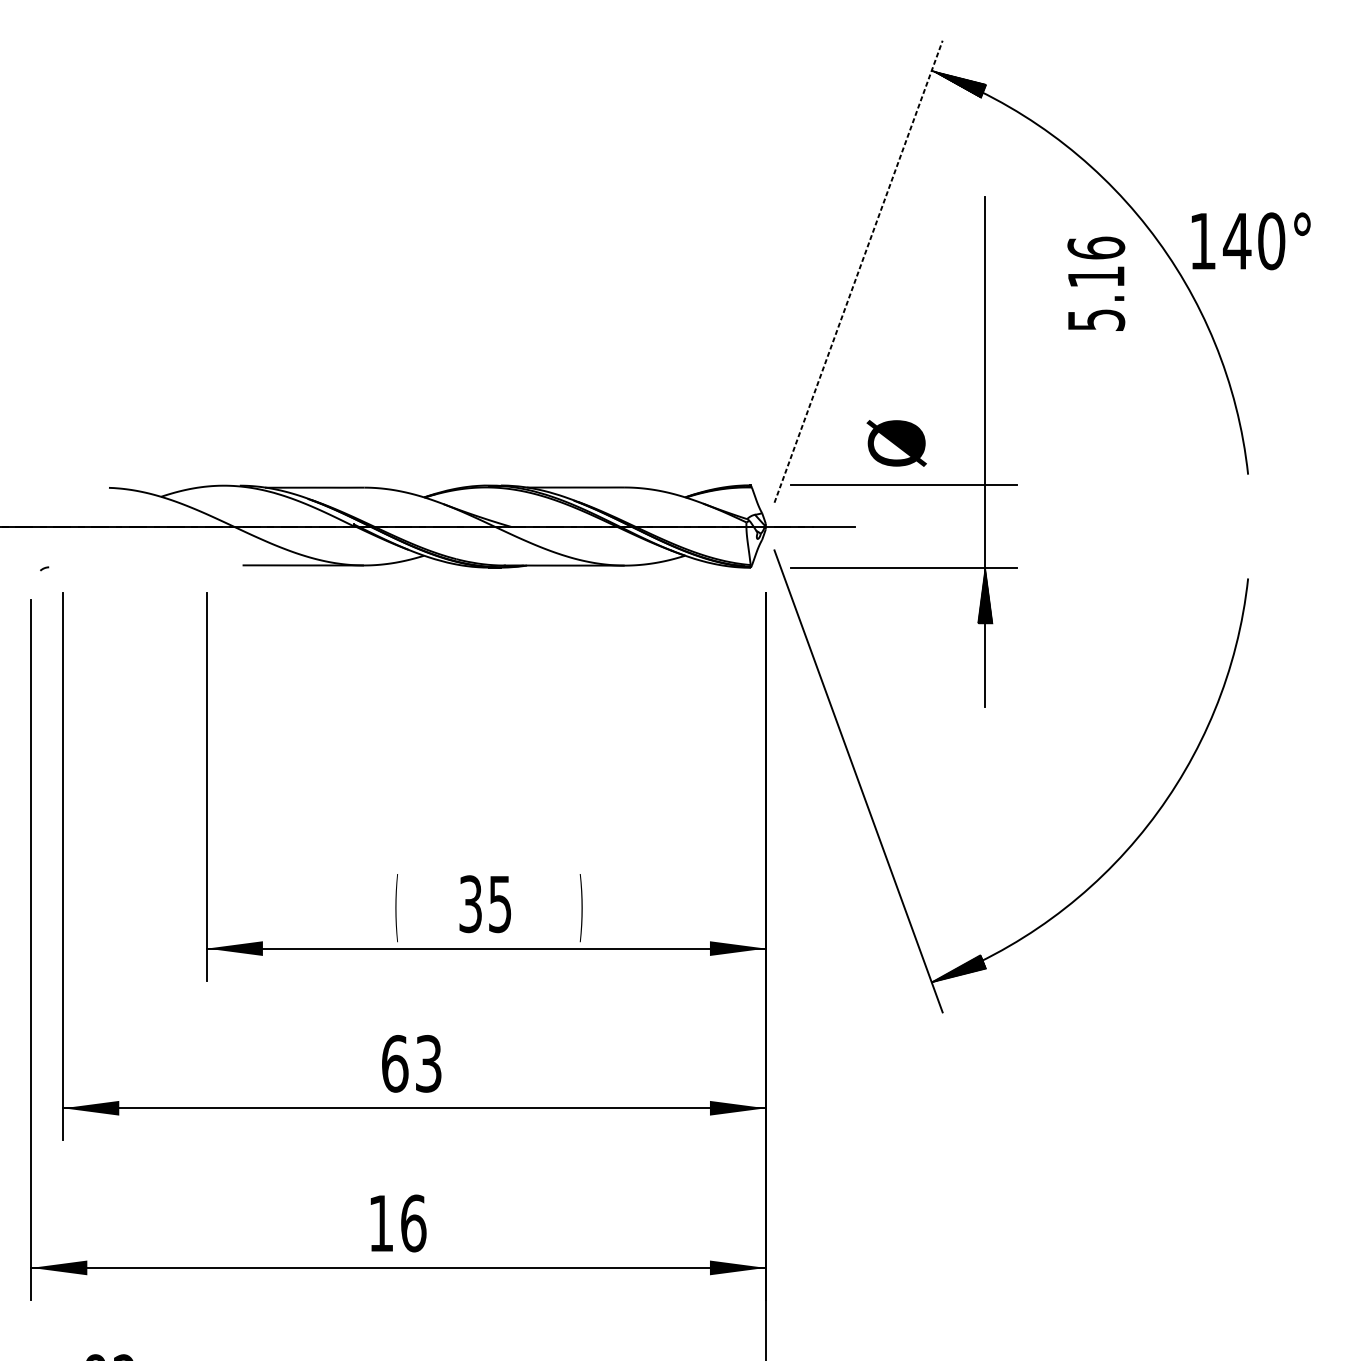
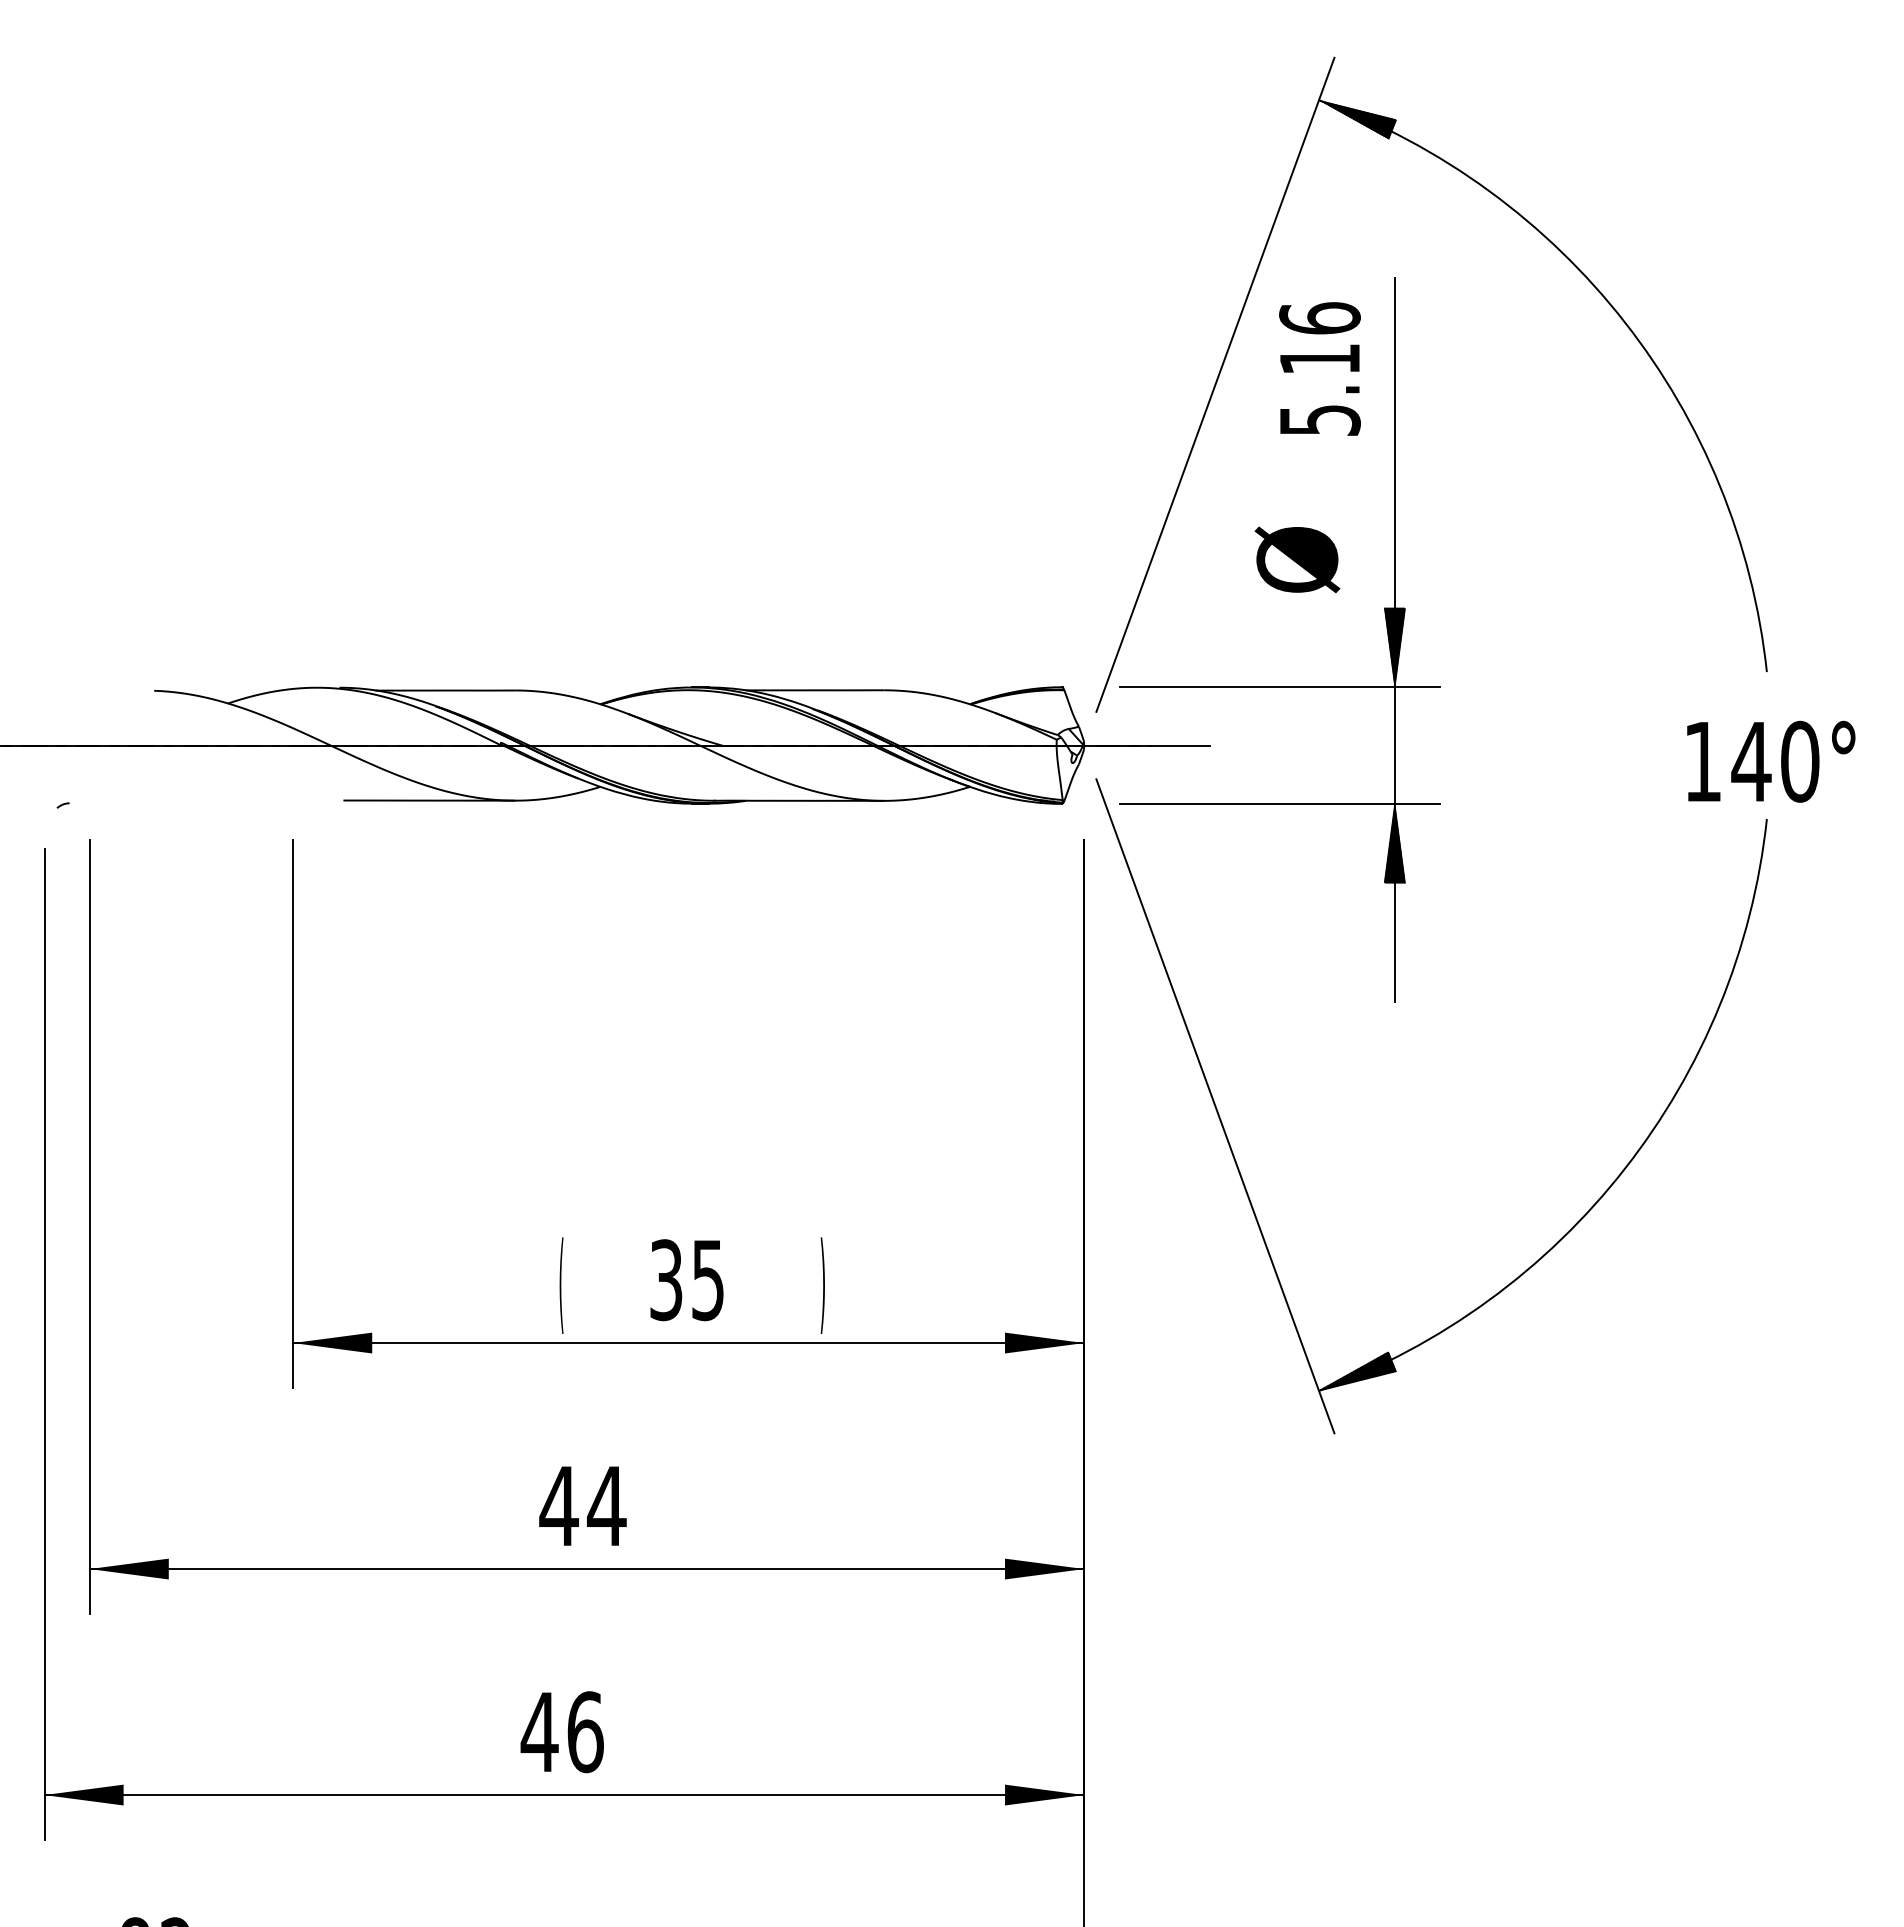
text: (1251, 241) -> (1771, 761), moved
line: (858, 271) -> (1215, 384), dashed -> solid
text: (1095, 283) -> (1319, 368), moved
text: (896, 443) -> (1297, 559), moved
hatch: (985, 457) -> (1394, 647), added
text: (411, 1064) -> (582, 1506), 63 -> 44
text: (381, 1223) -> (539, 1731), 16 -> 46

